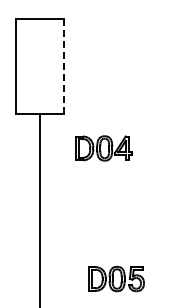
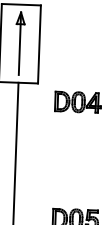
part: (39, 66) -> (19, 43), added
line: (64, 66) -> (39, 44), dashed -> solid
part: (103, 148) -> (77, 102), moved

